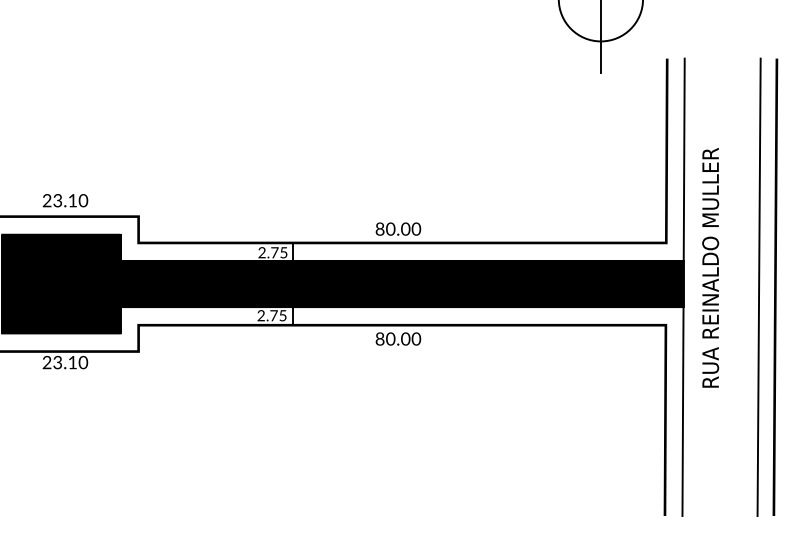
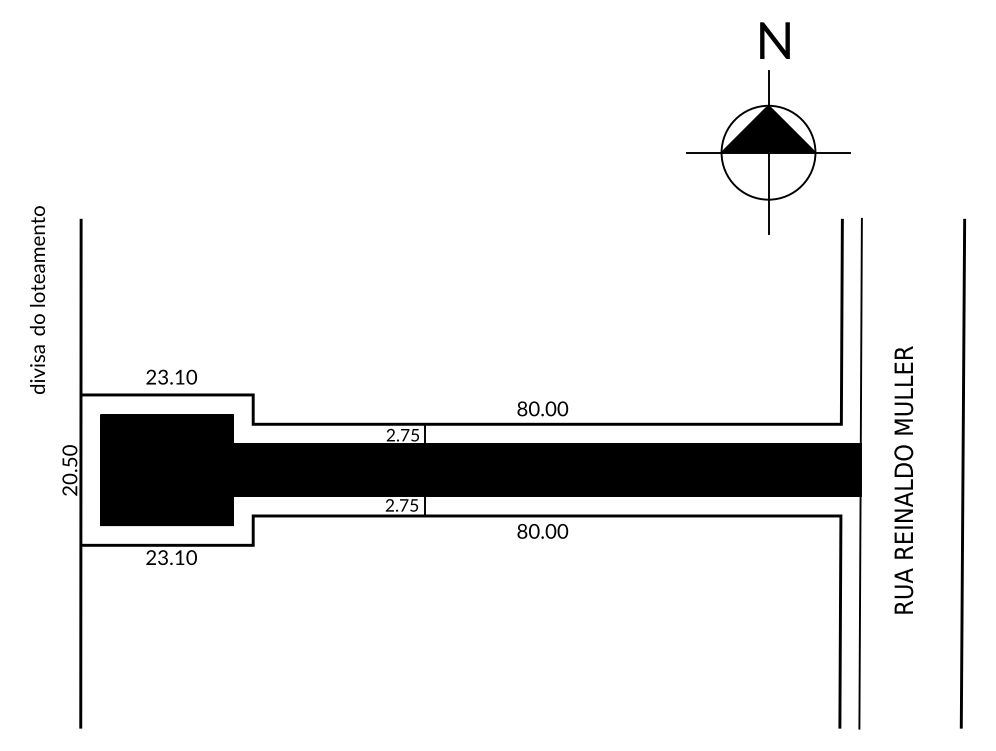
text: (710, 267) -> (903, 479), moved
line: (758, 287) -> (944, 473), removed

